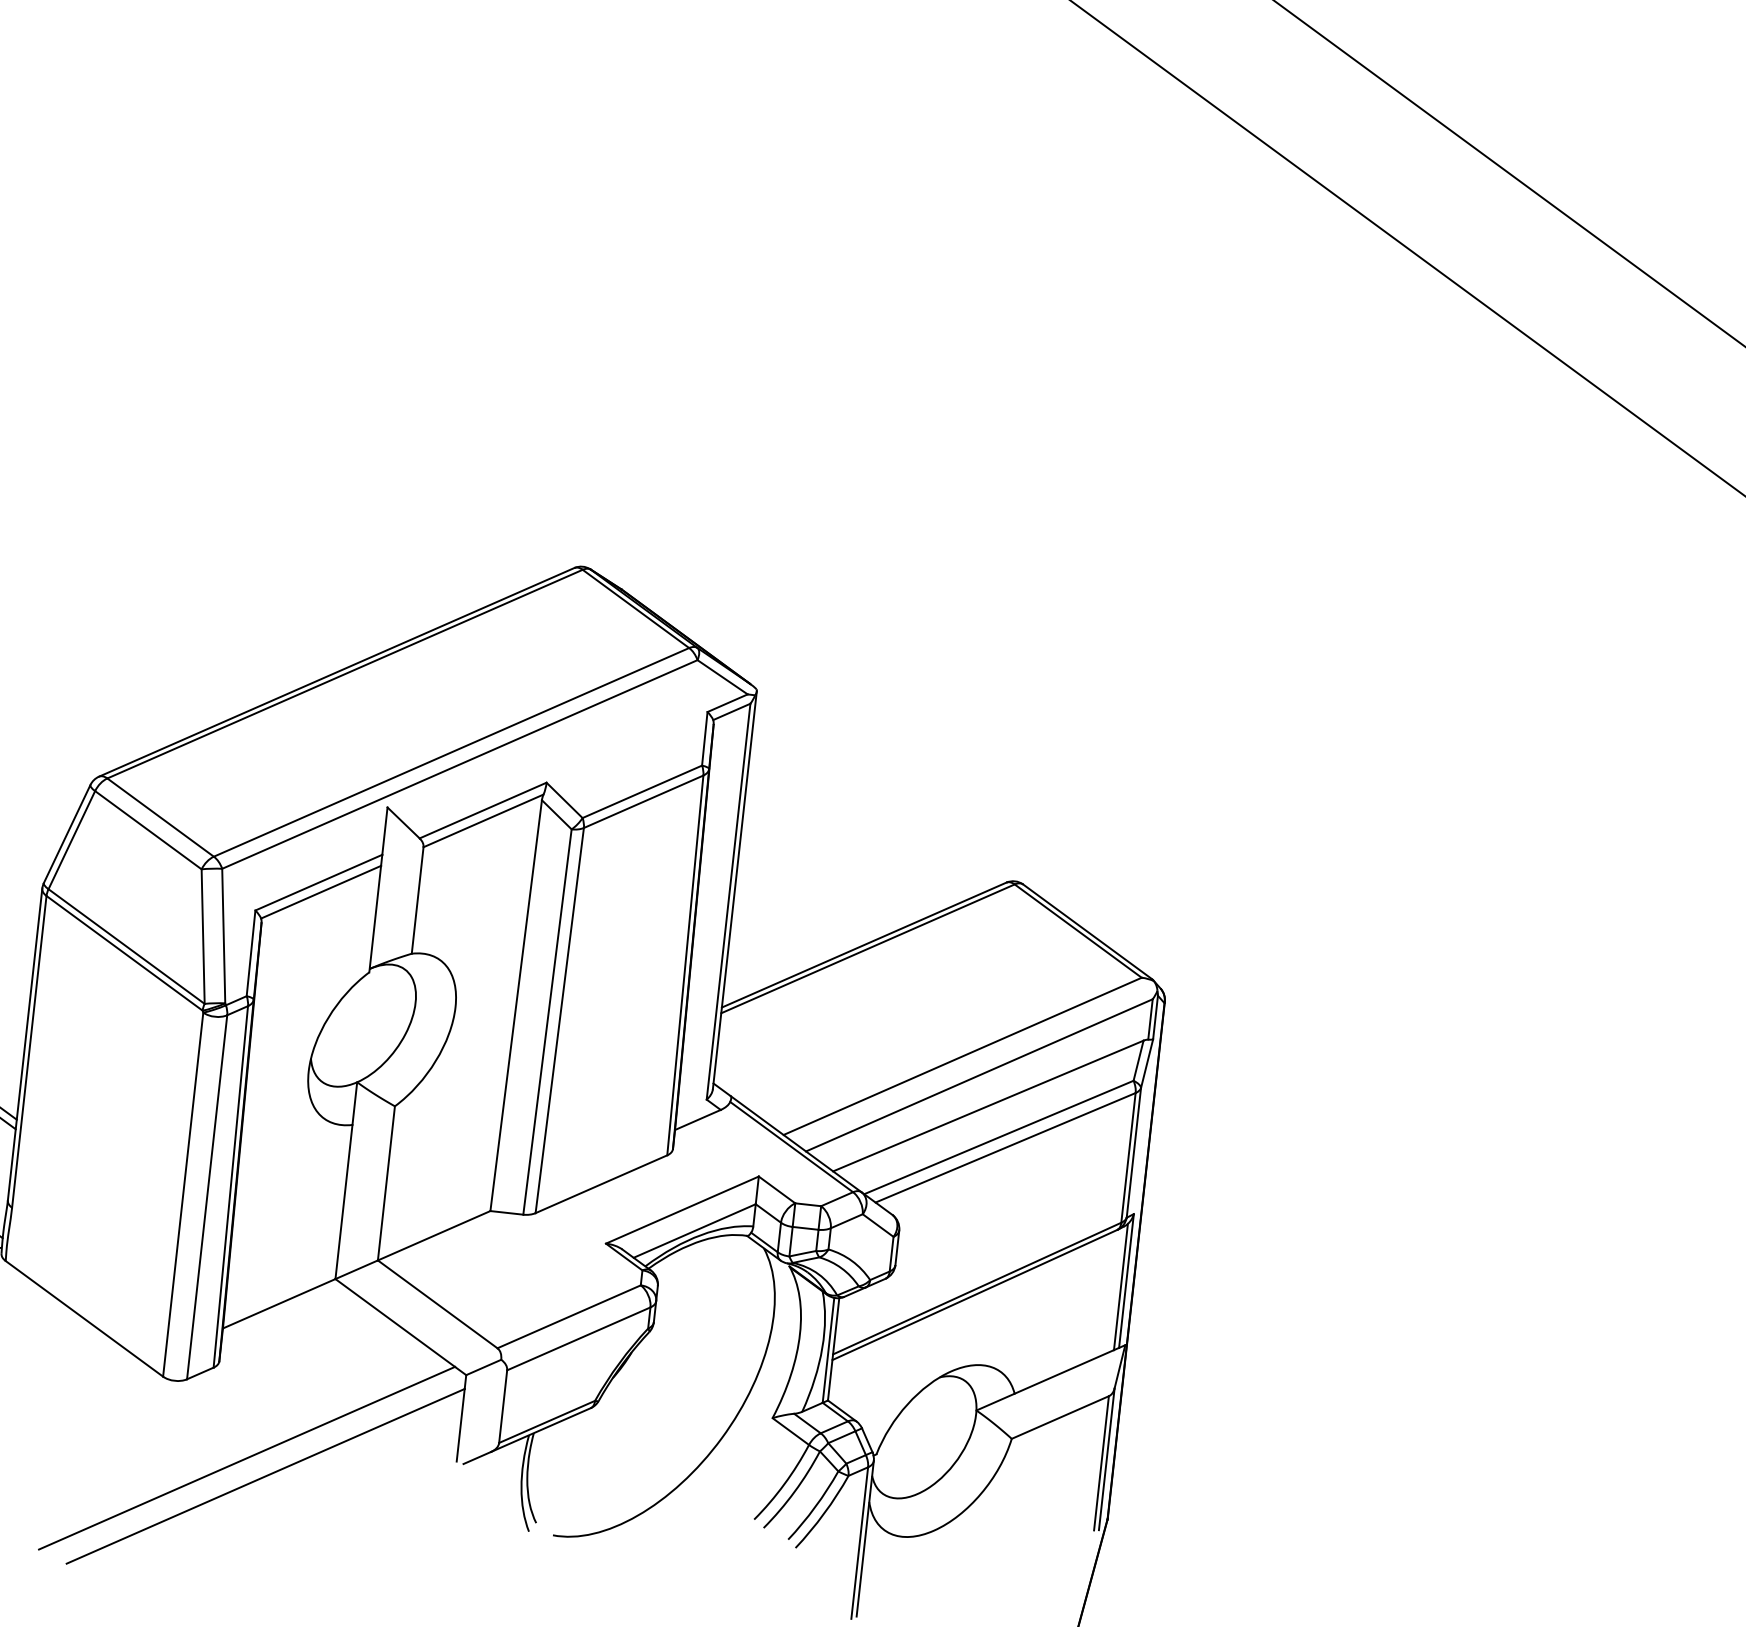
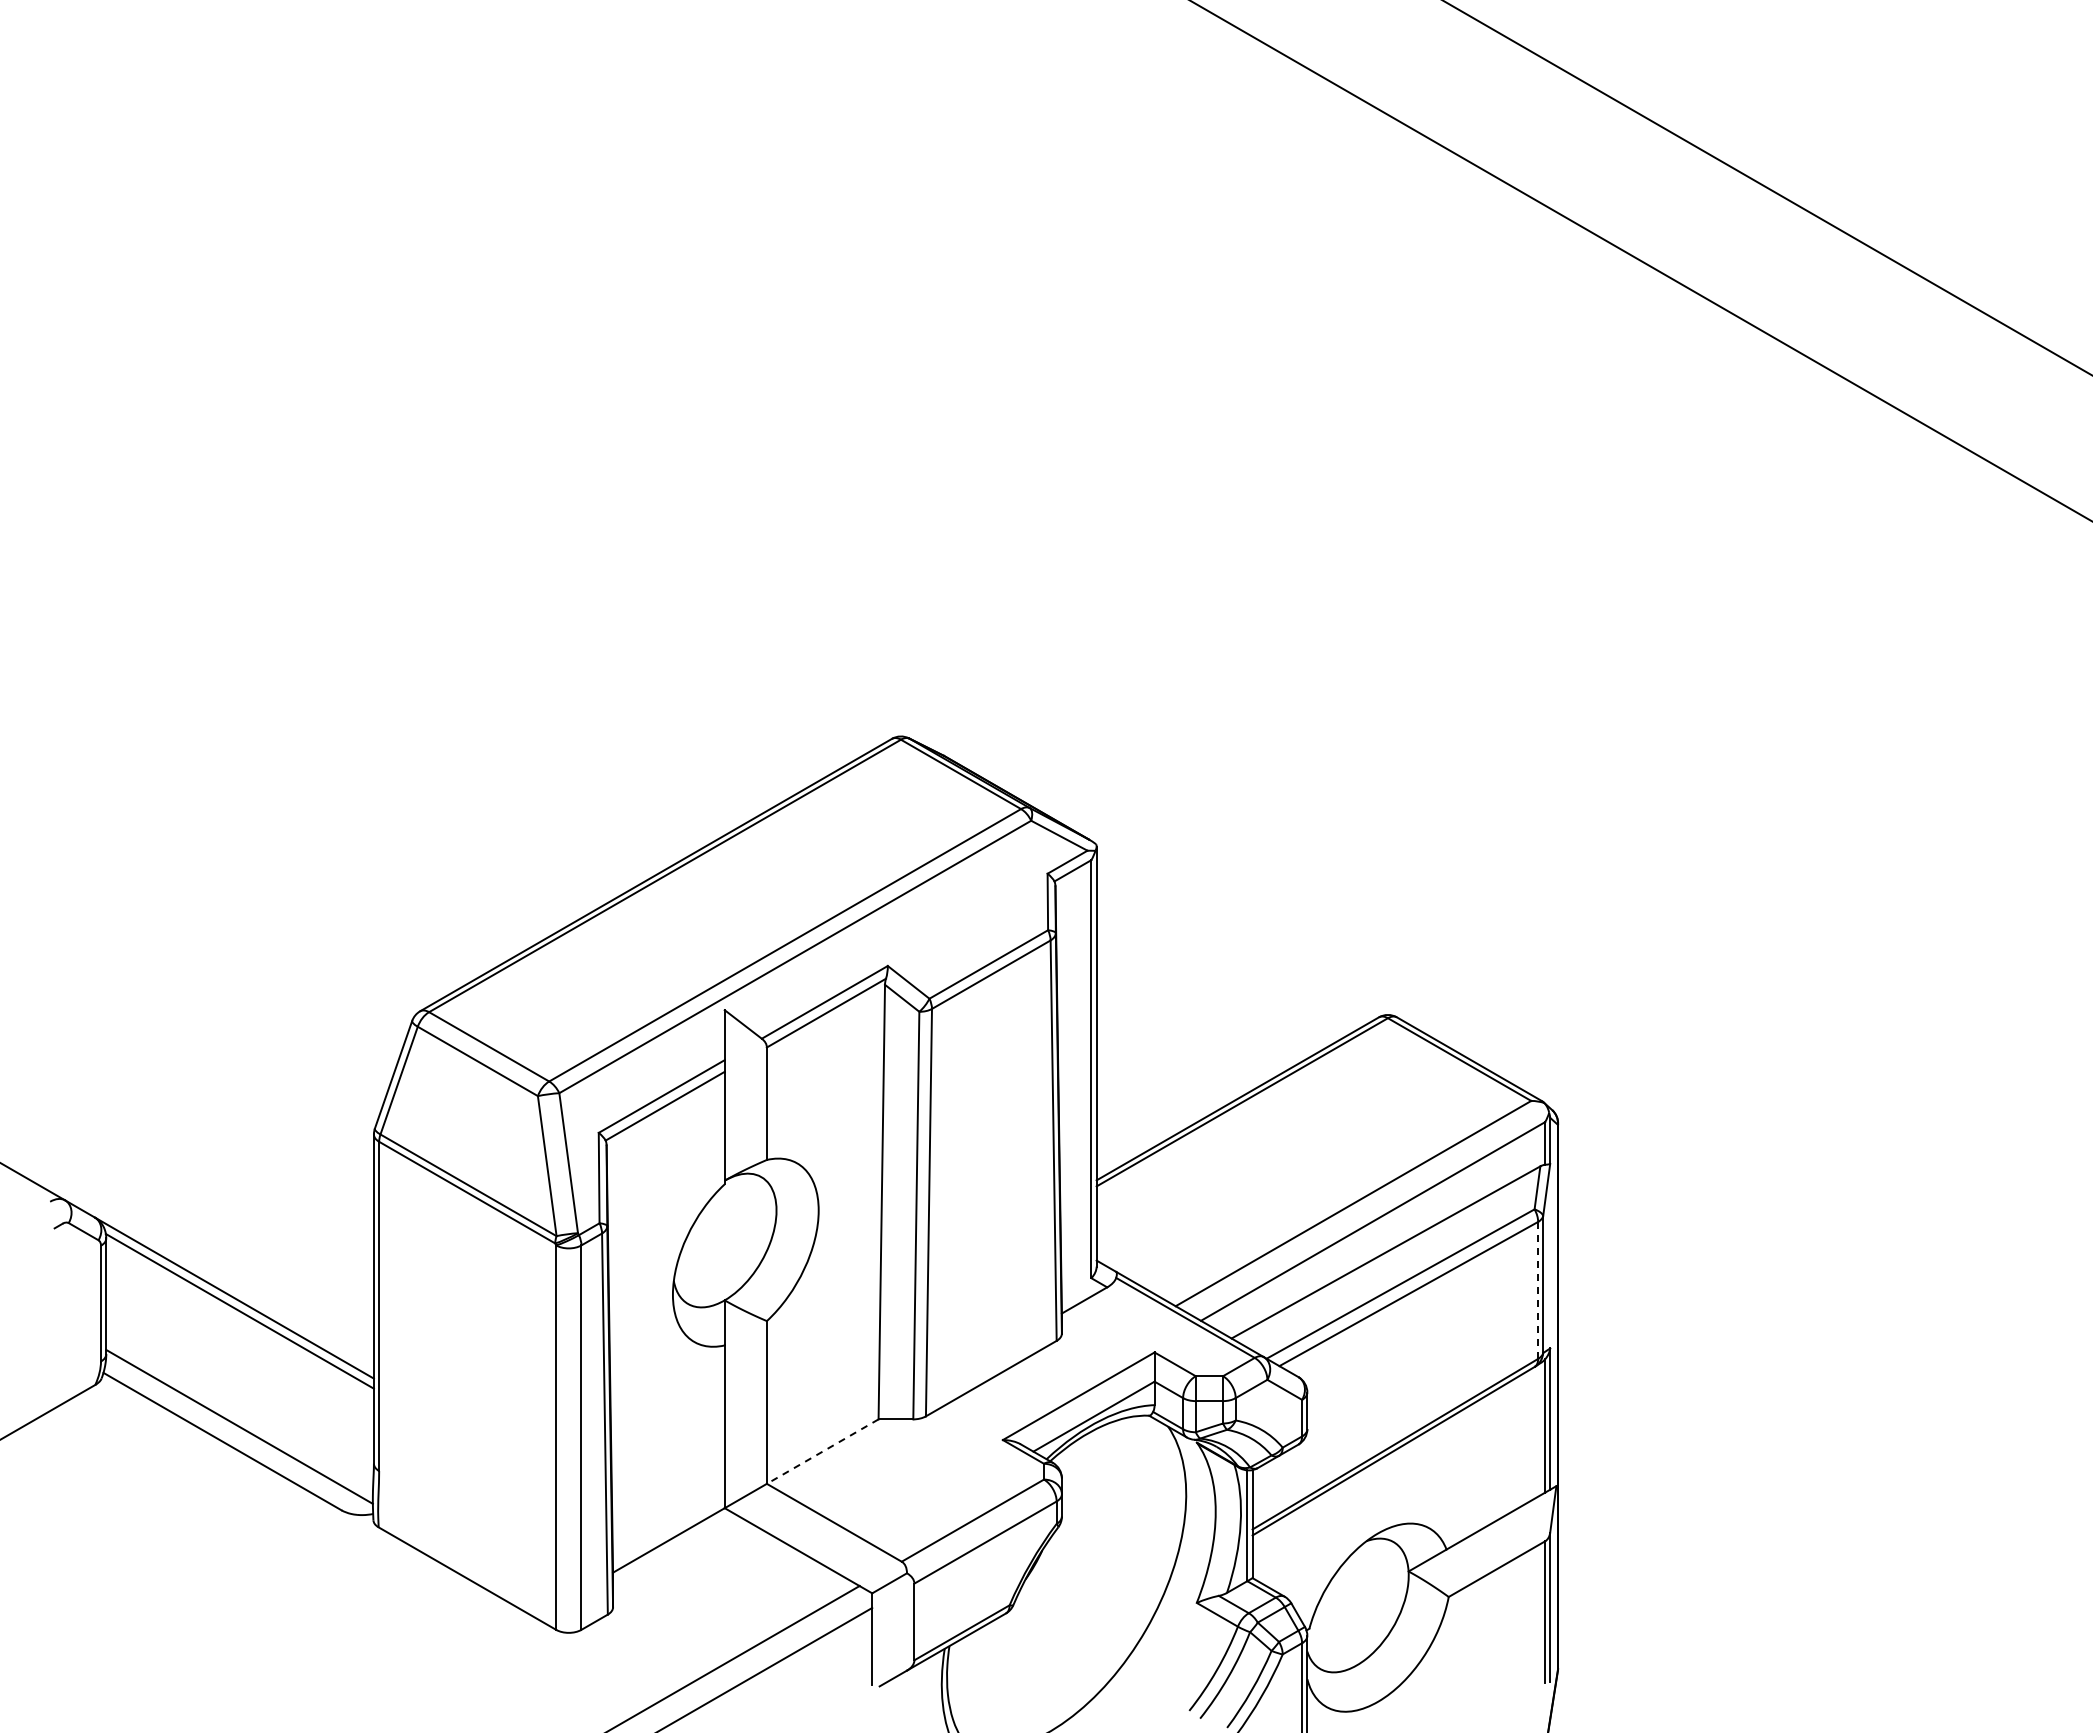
line: (1128, 1158) -> (1538, 1290), solid -> dashed
line: (433, 1235) -> (822, 1451), solid -> dashed

